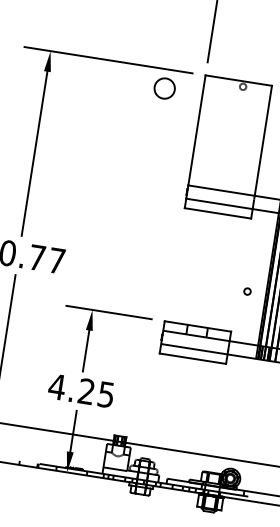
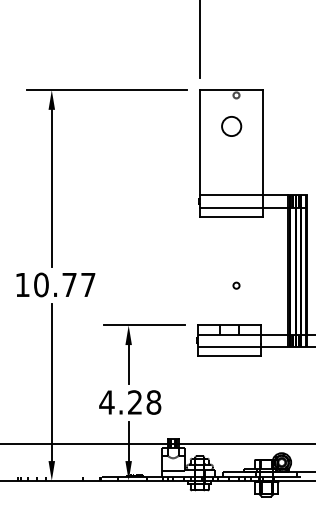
circle: (164, 88) -> (231, 126), moved
circle: (247, 291) -> (236, 285), moved
text: (105, 394) -> (153, 402), 4.25 -> 4.28

